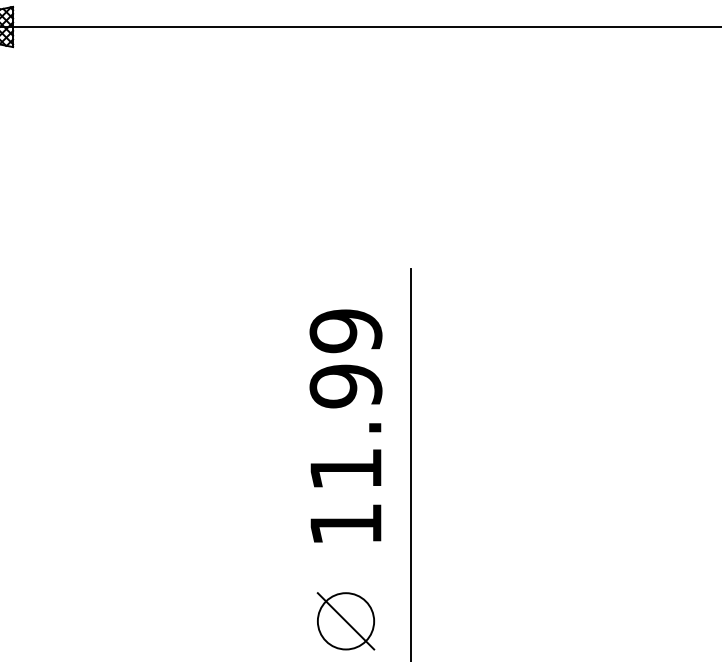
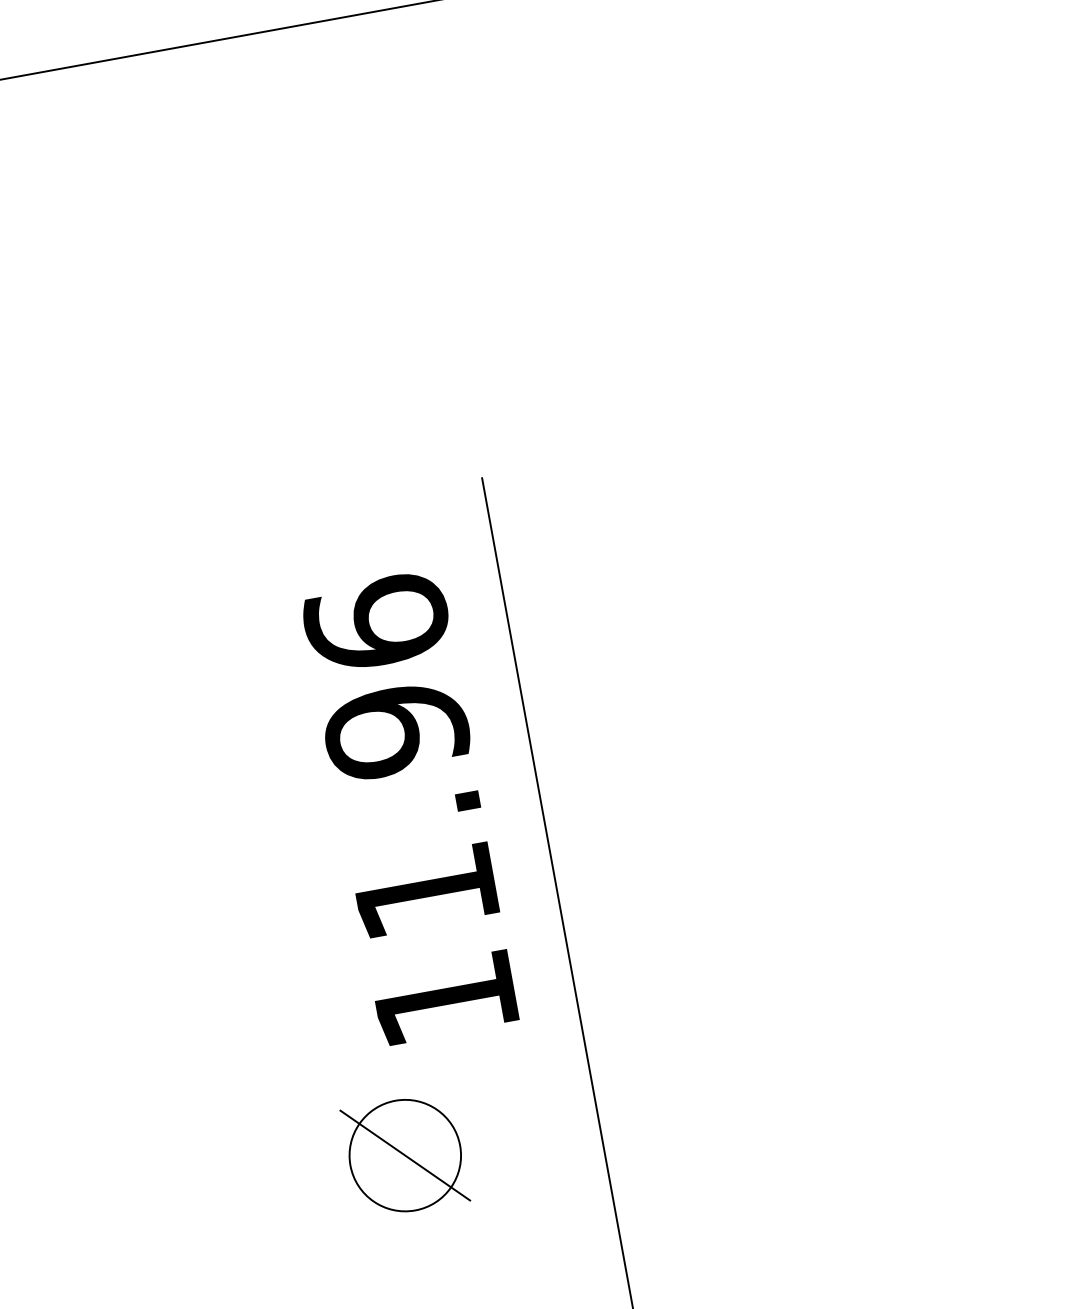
text: (345, 330) -> (375, 622), 11.99 -> 11.96
part: (345, 621) -> (404, 1156), moved

